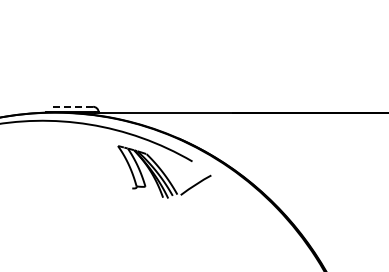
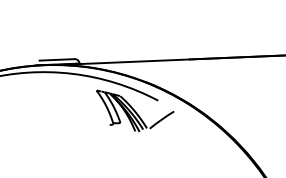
line: (71, 106) -> (56, 59), dashed -> solid

